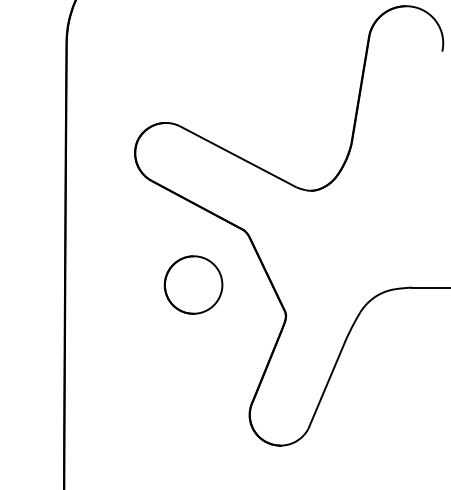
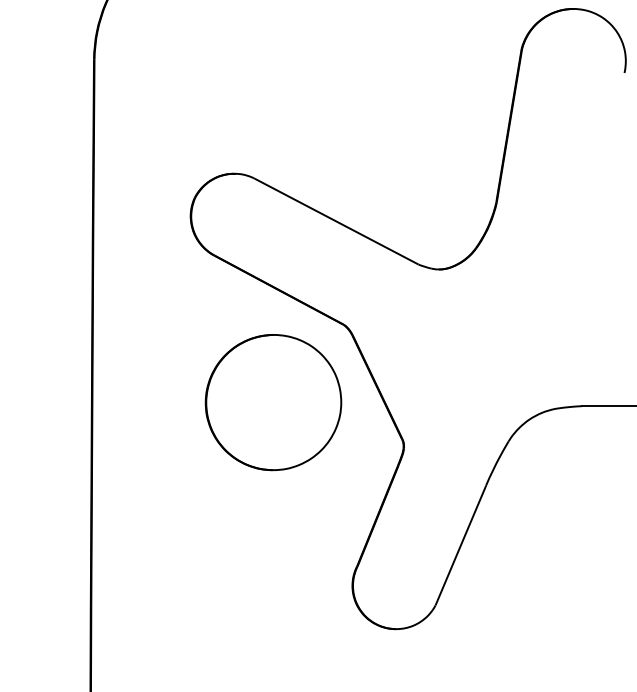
part: (193, 284) -> (273, 401), size x1.67

